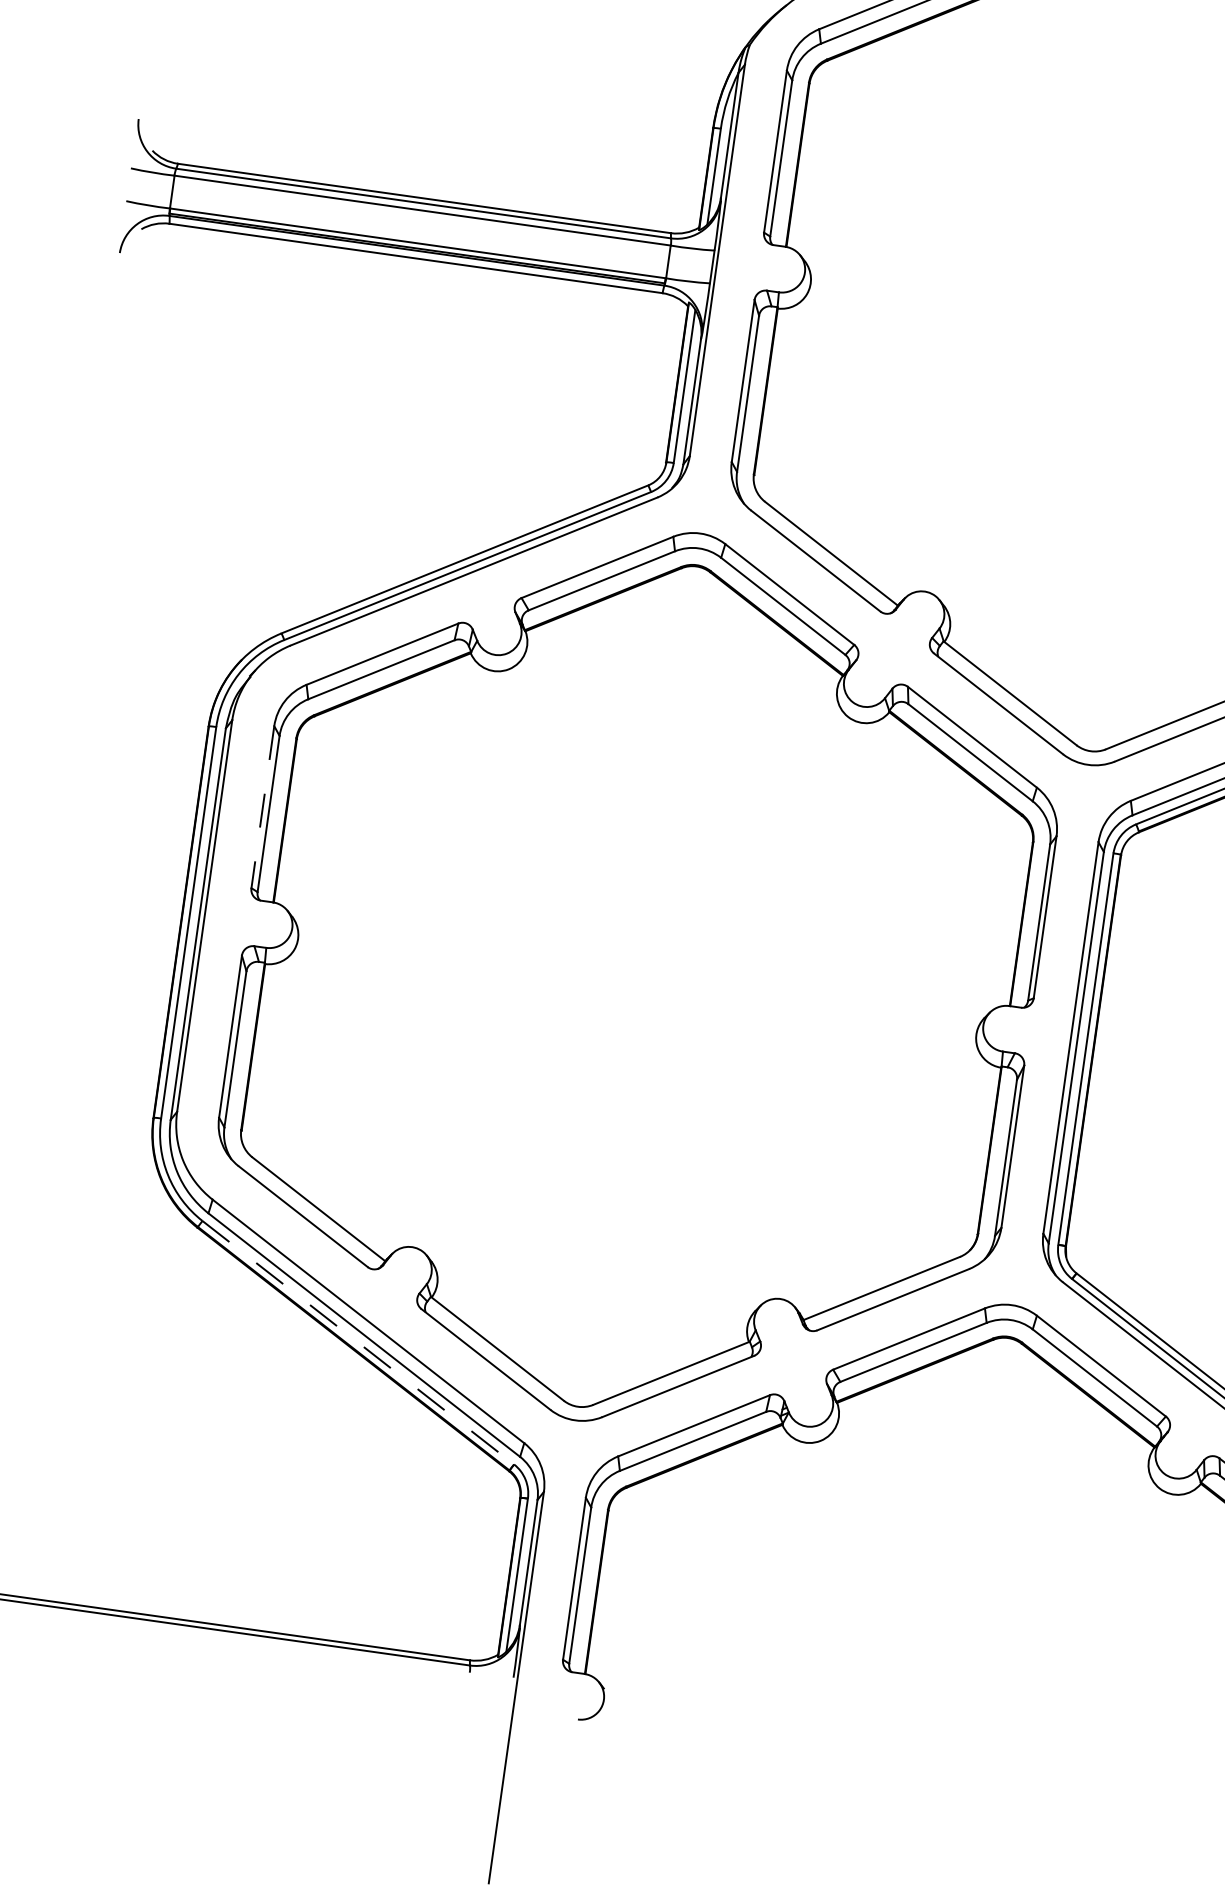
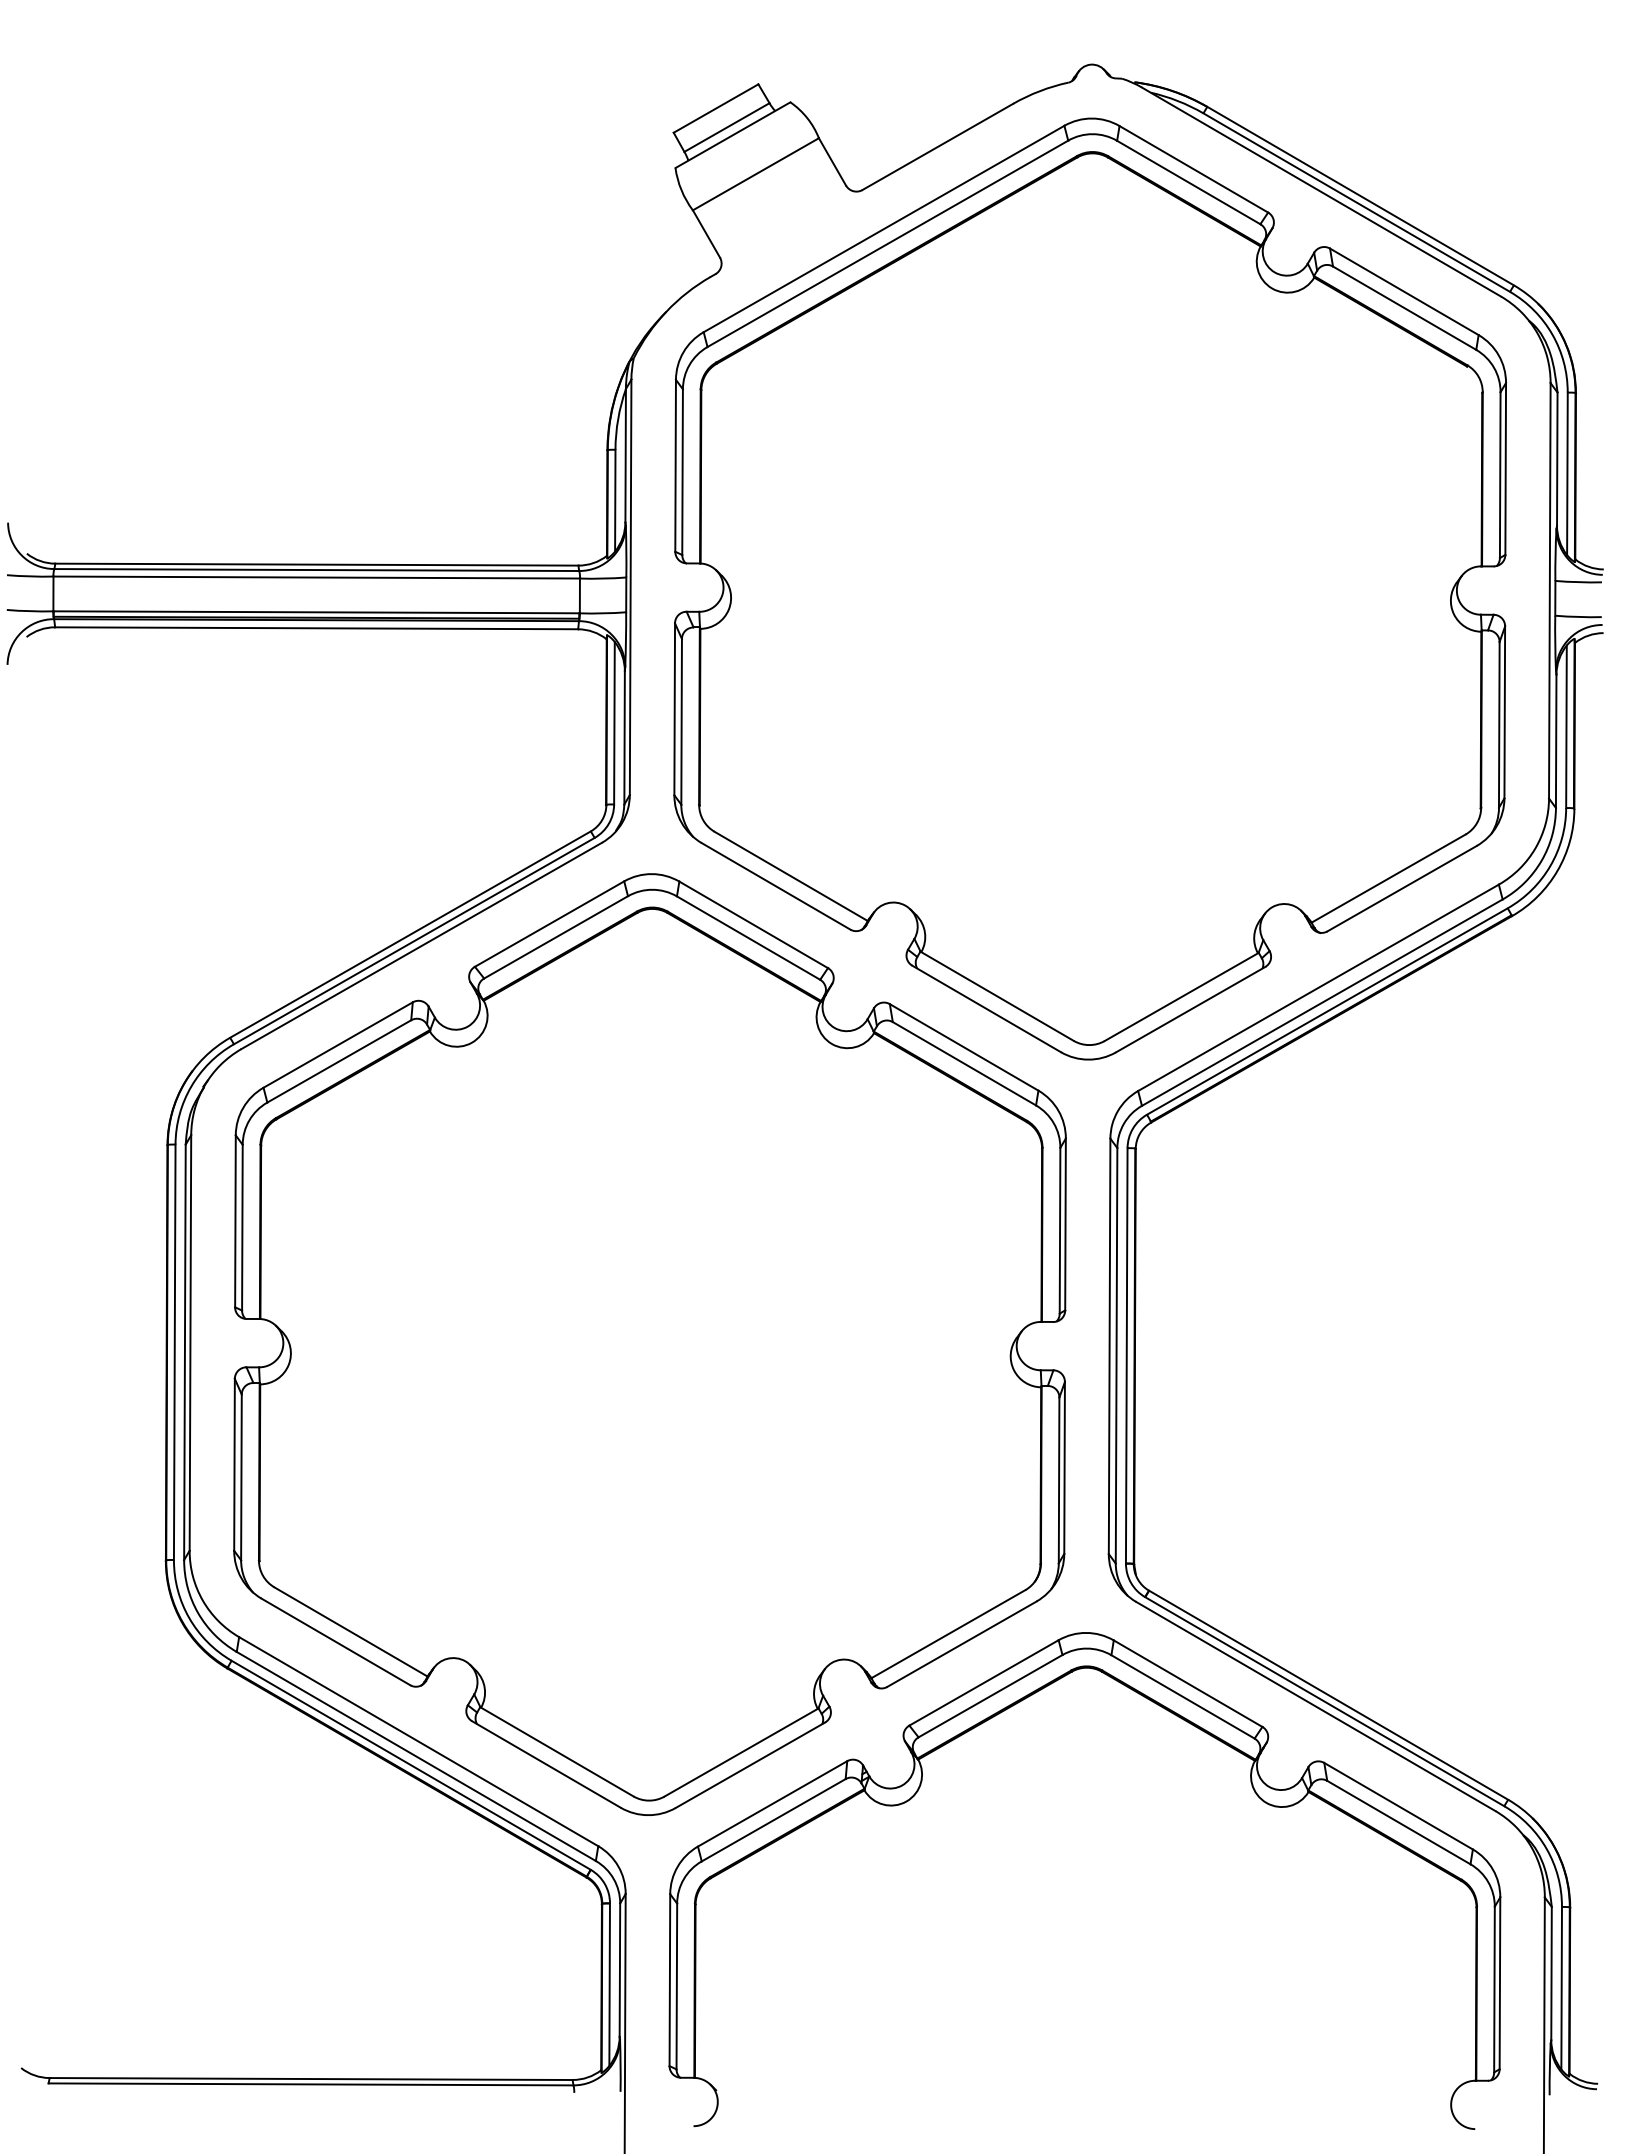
line: (262, 807) -> (235, 1221), dashed -> solid
line: (358, 1342) -> (411, 1765), dashed -> solid

